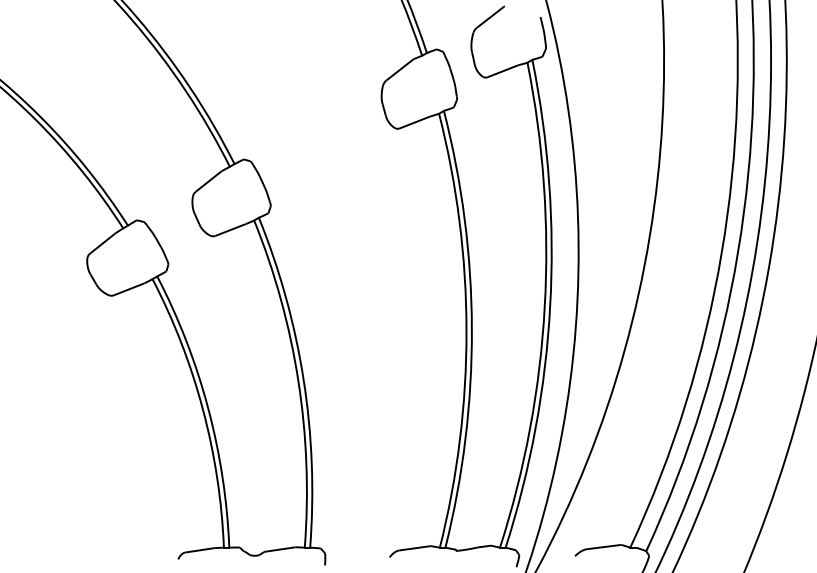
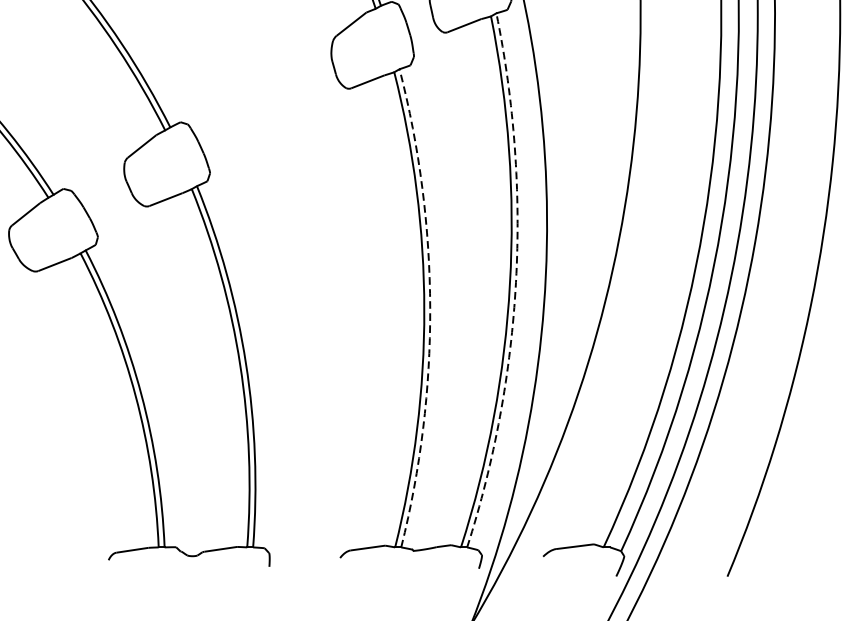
arc: (550, 305) -> (516, 282), solid -> dashed
arc: (471, 329) -> (429, 308), solid -> dashed

